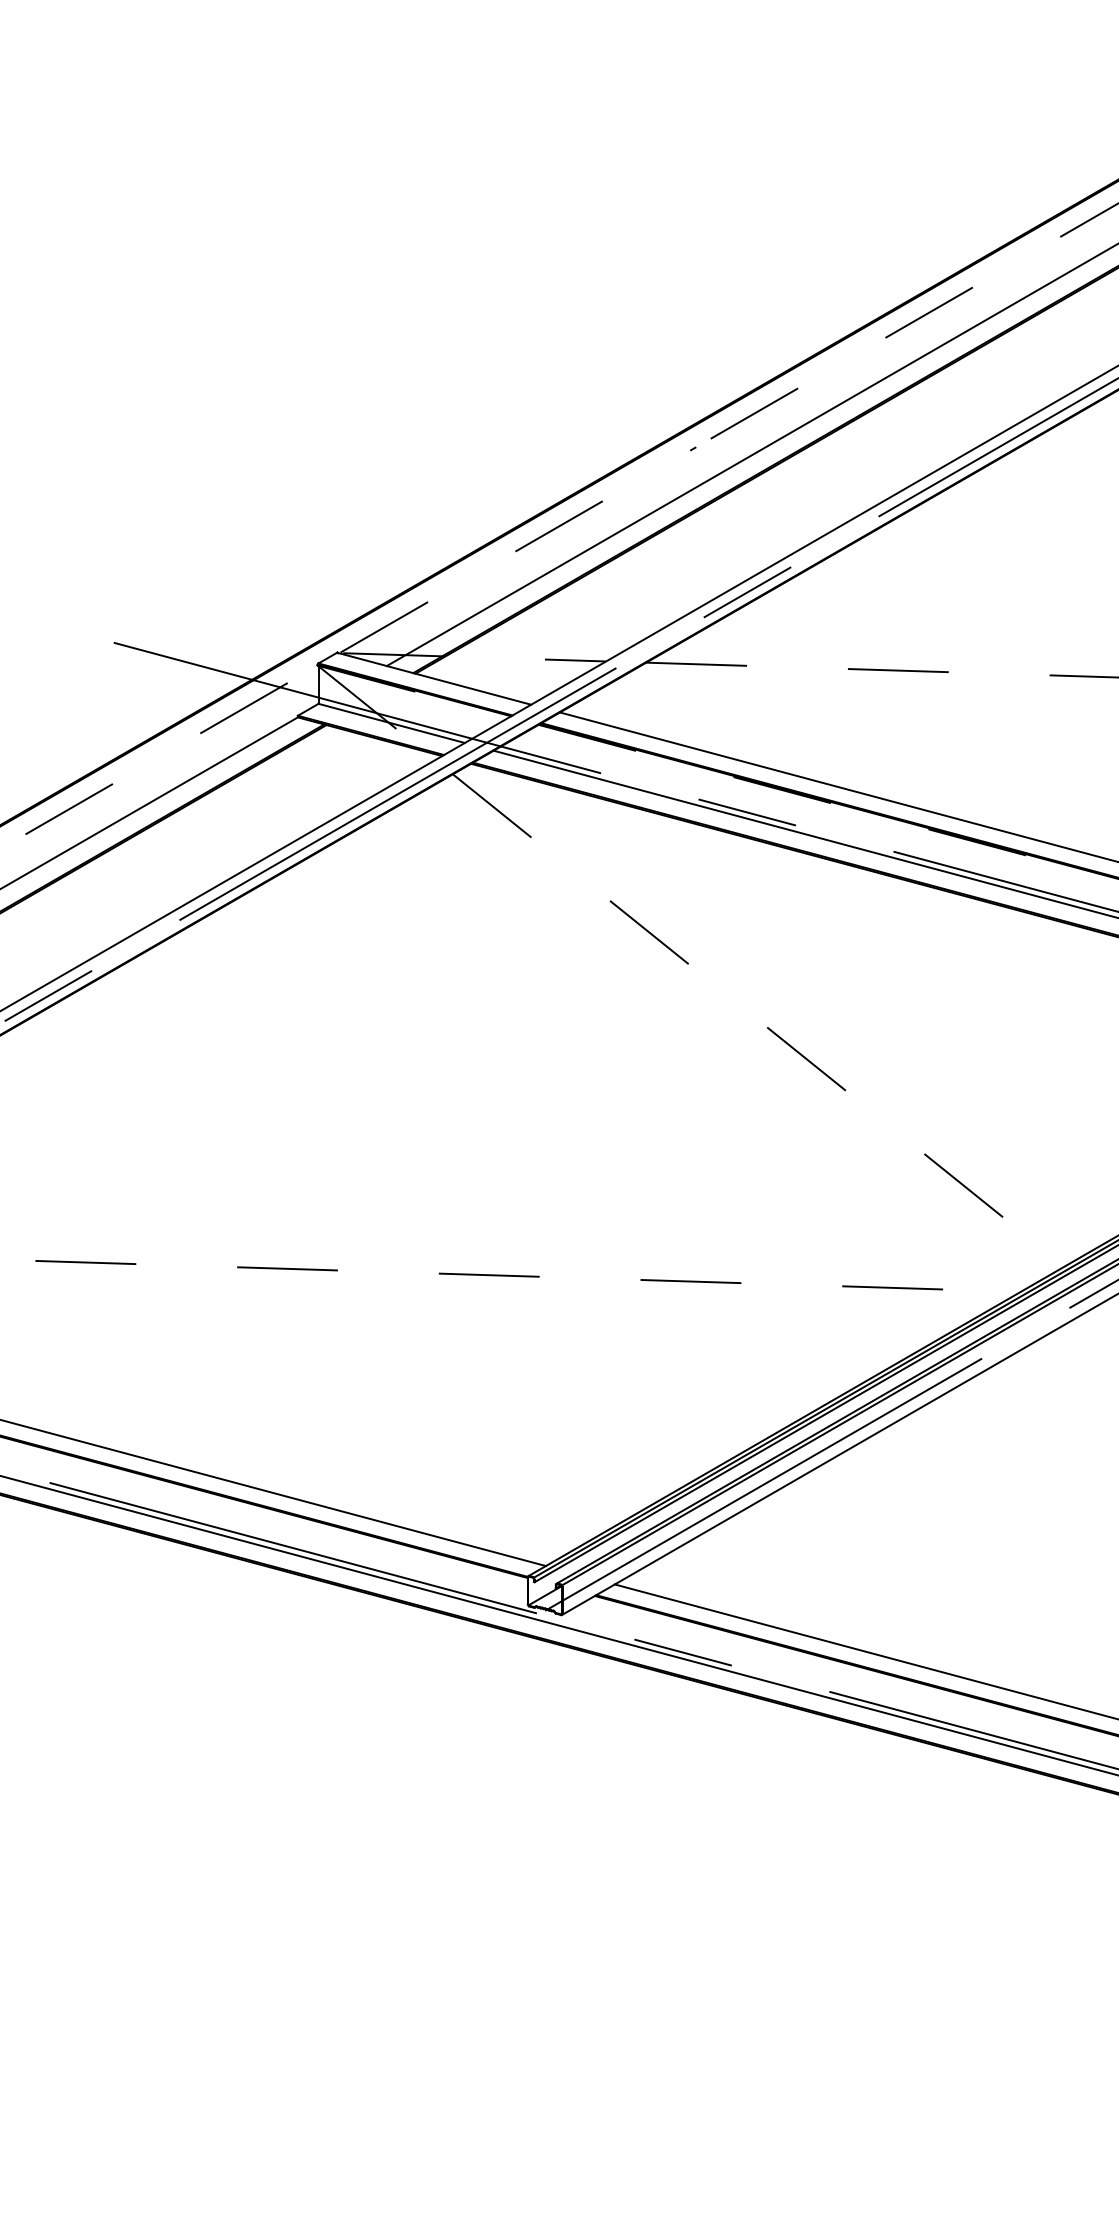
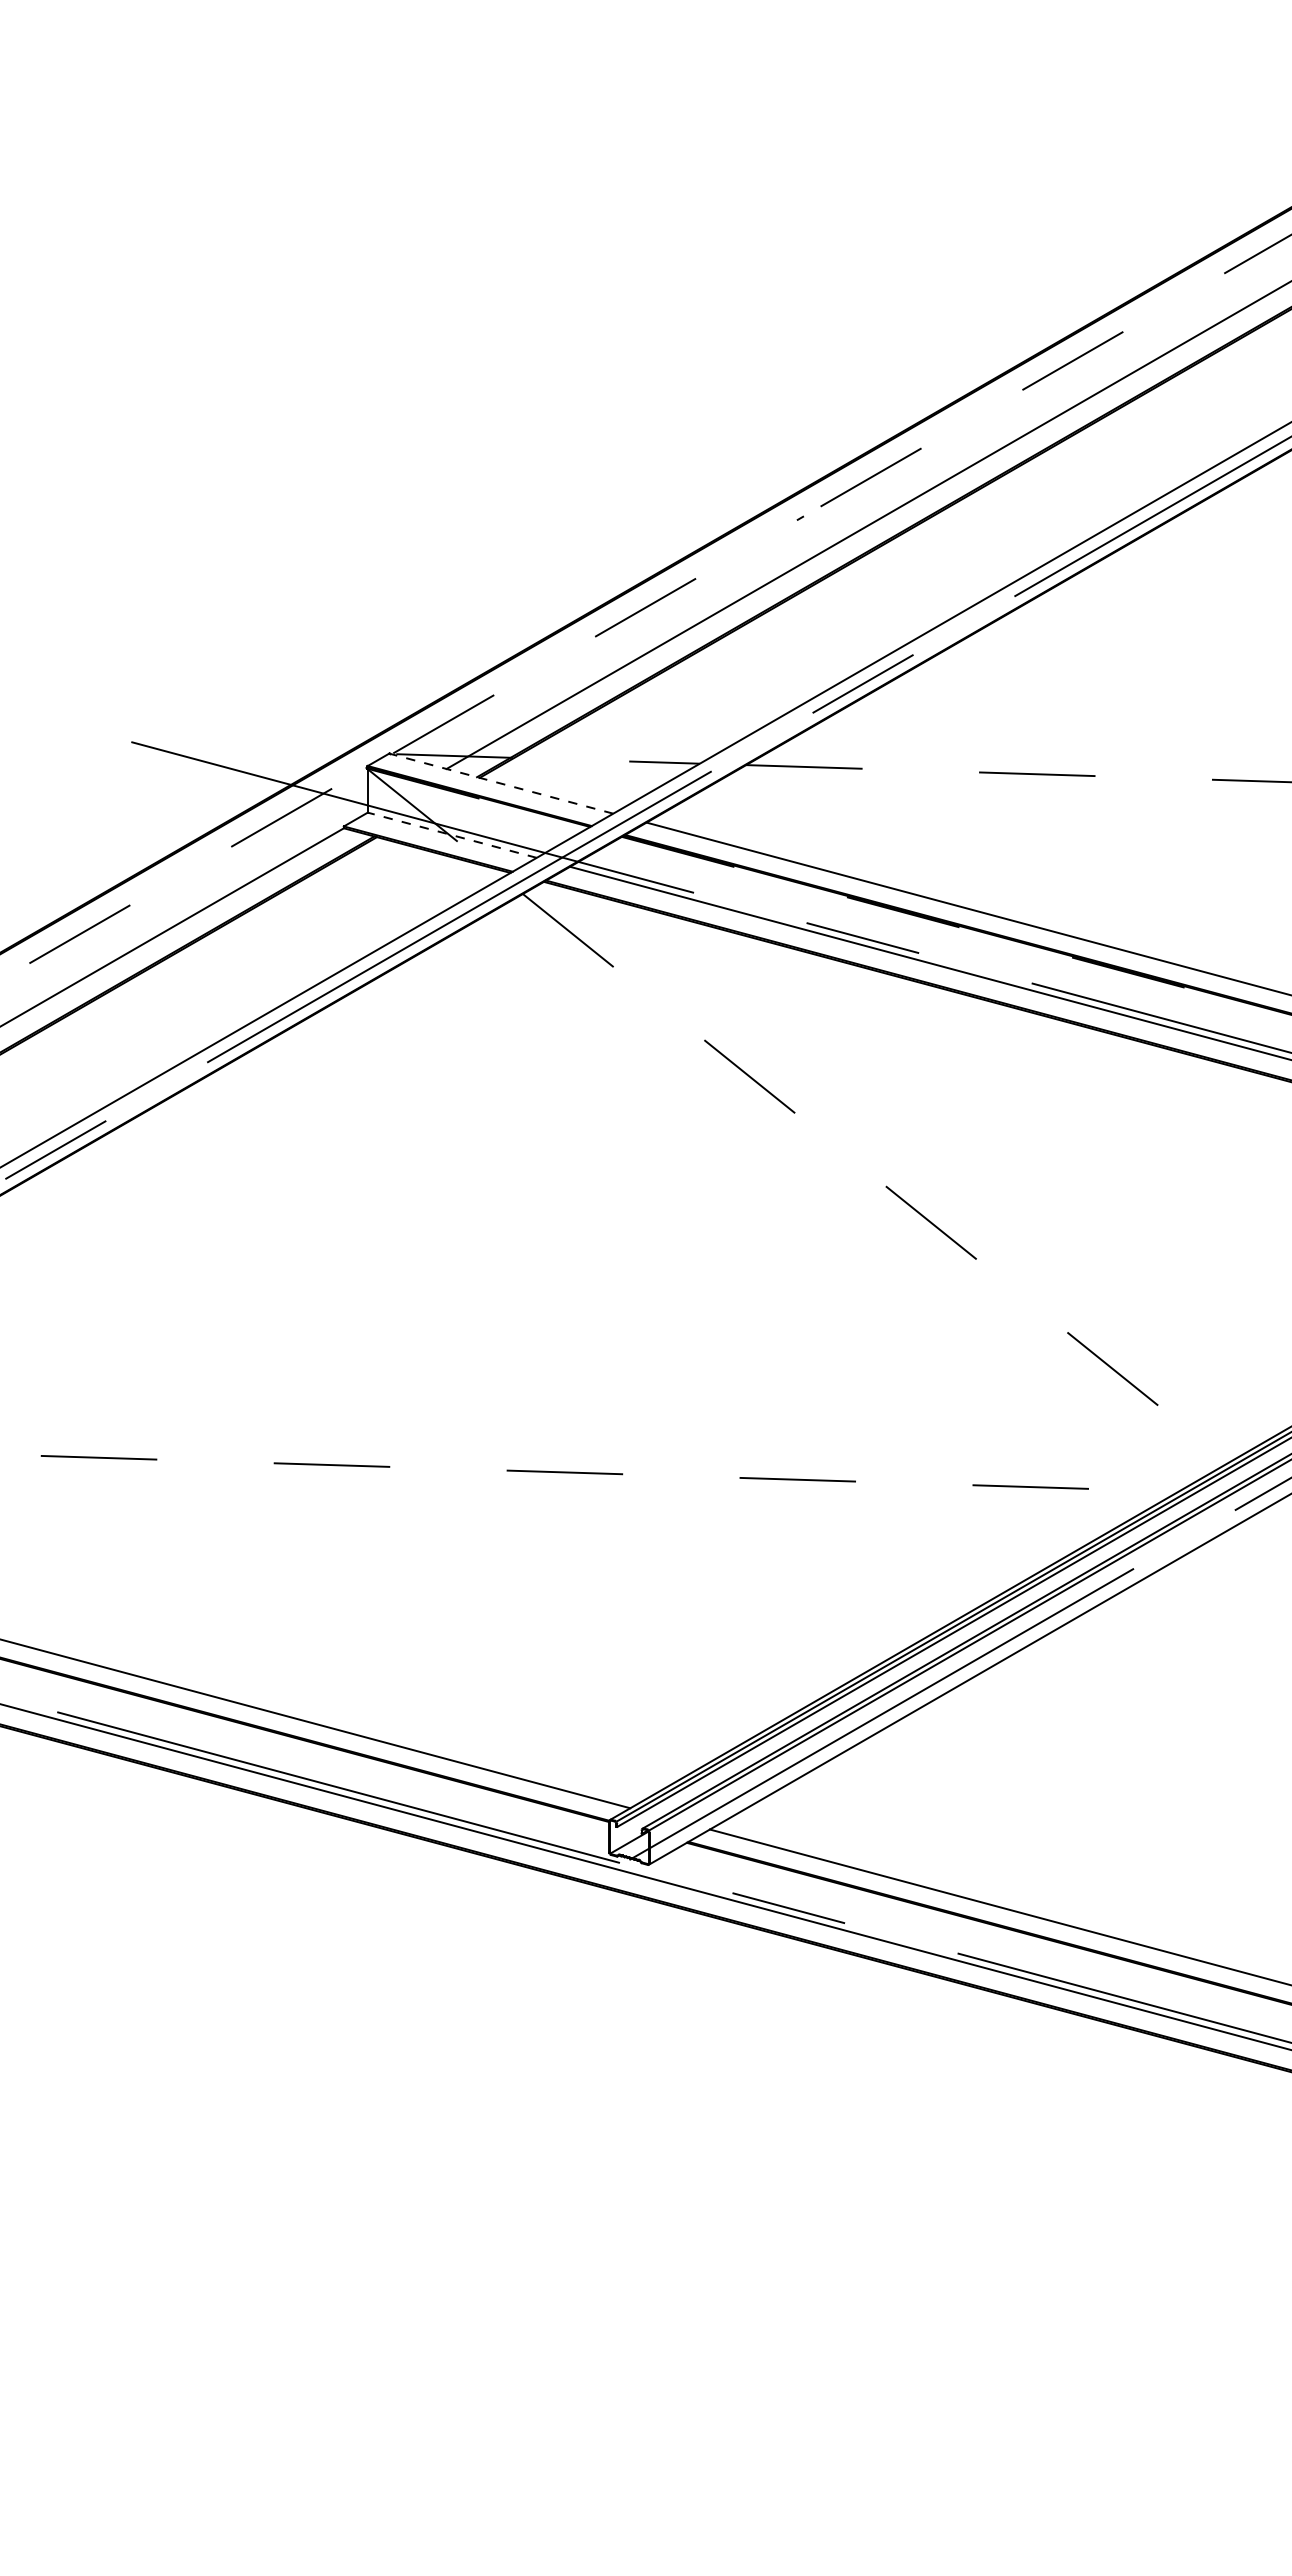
line: (434, 678) -> (501, 783), solid -> dashed
line: (391, 723) -> (451, 835), solid -> dashed

